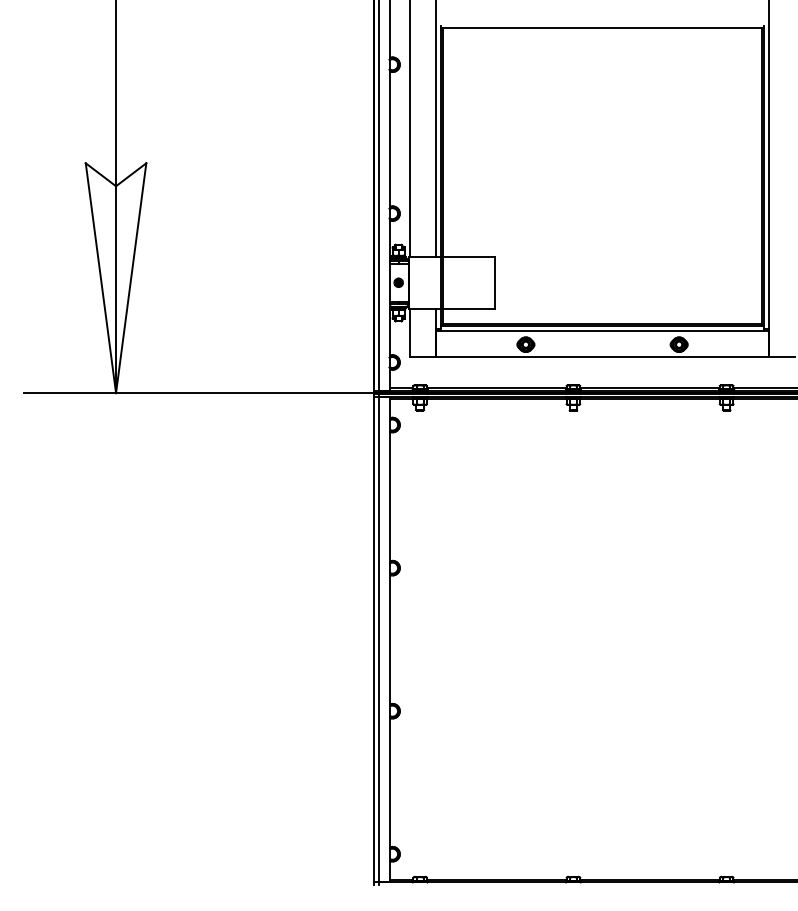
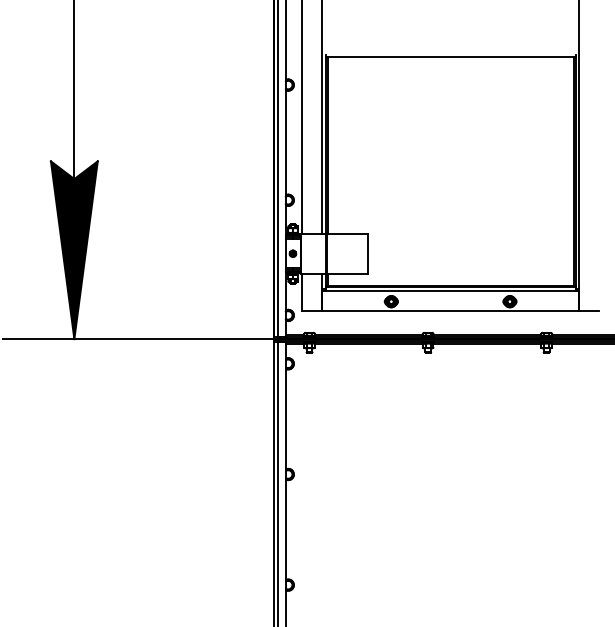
fill: (115, 278) -> (73, 250), added

